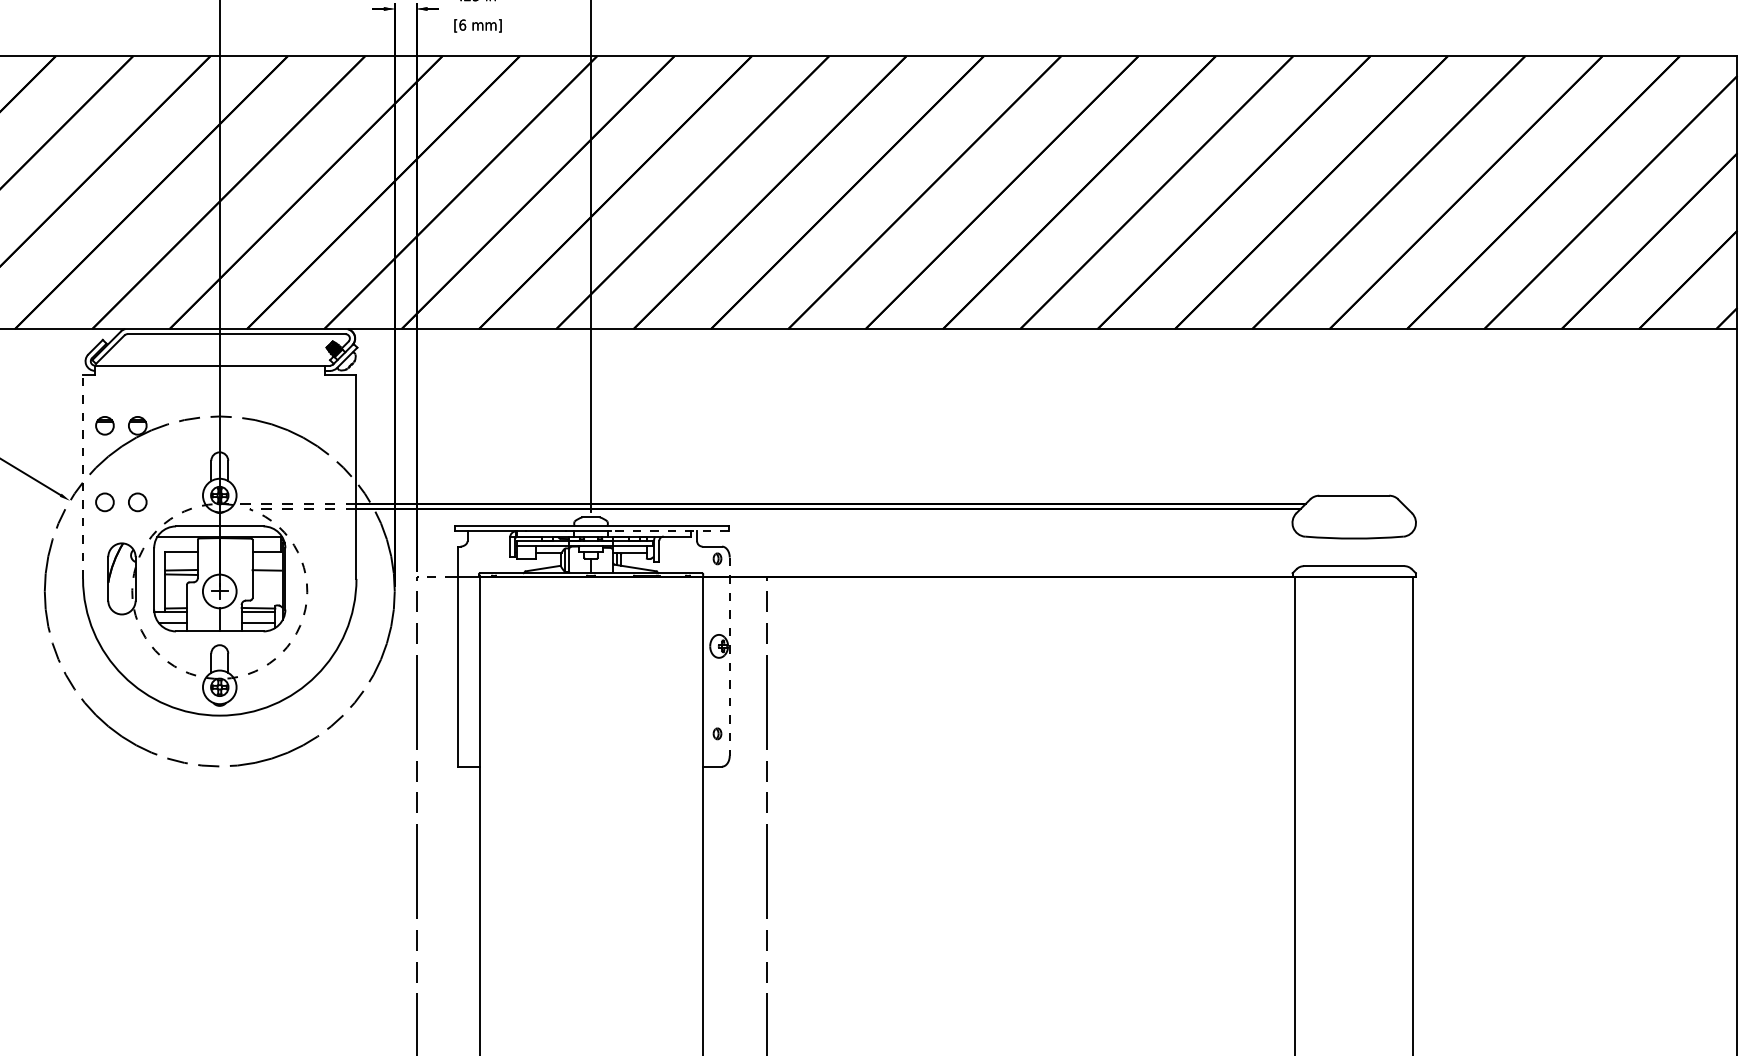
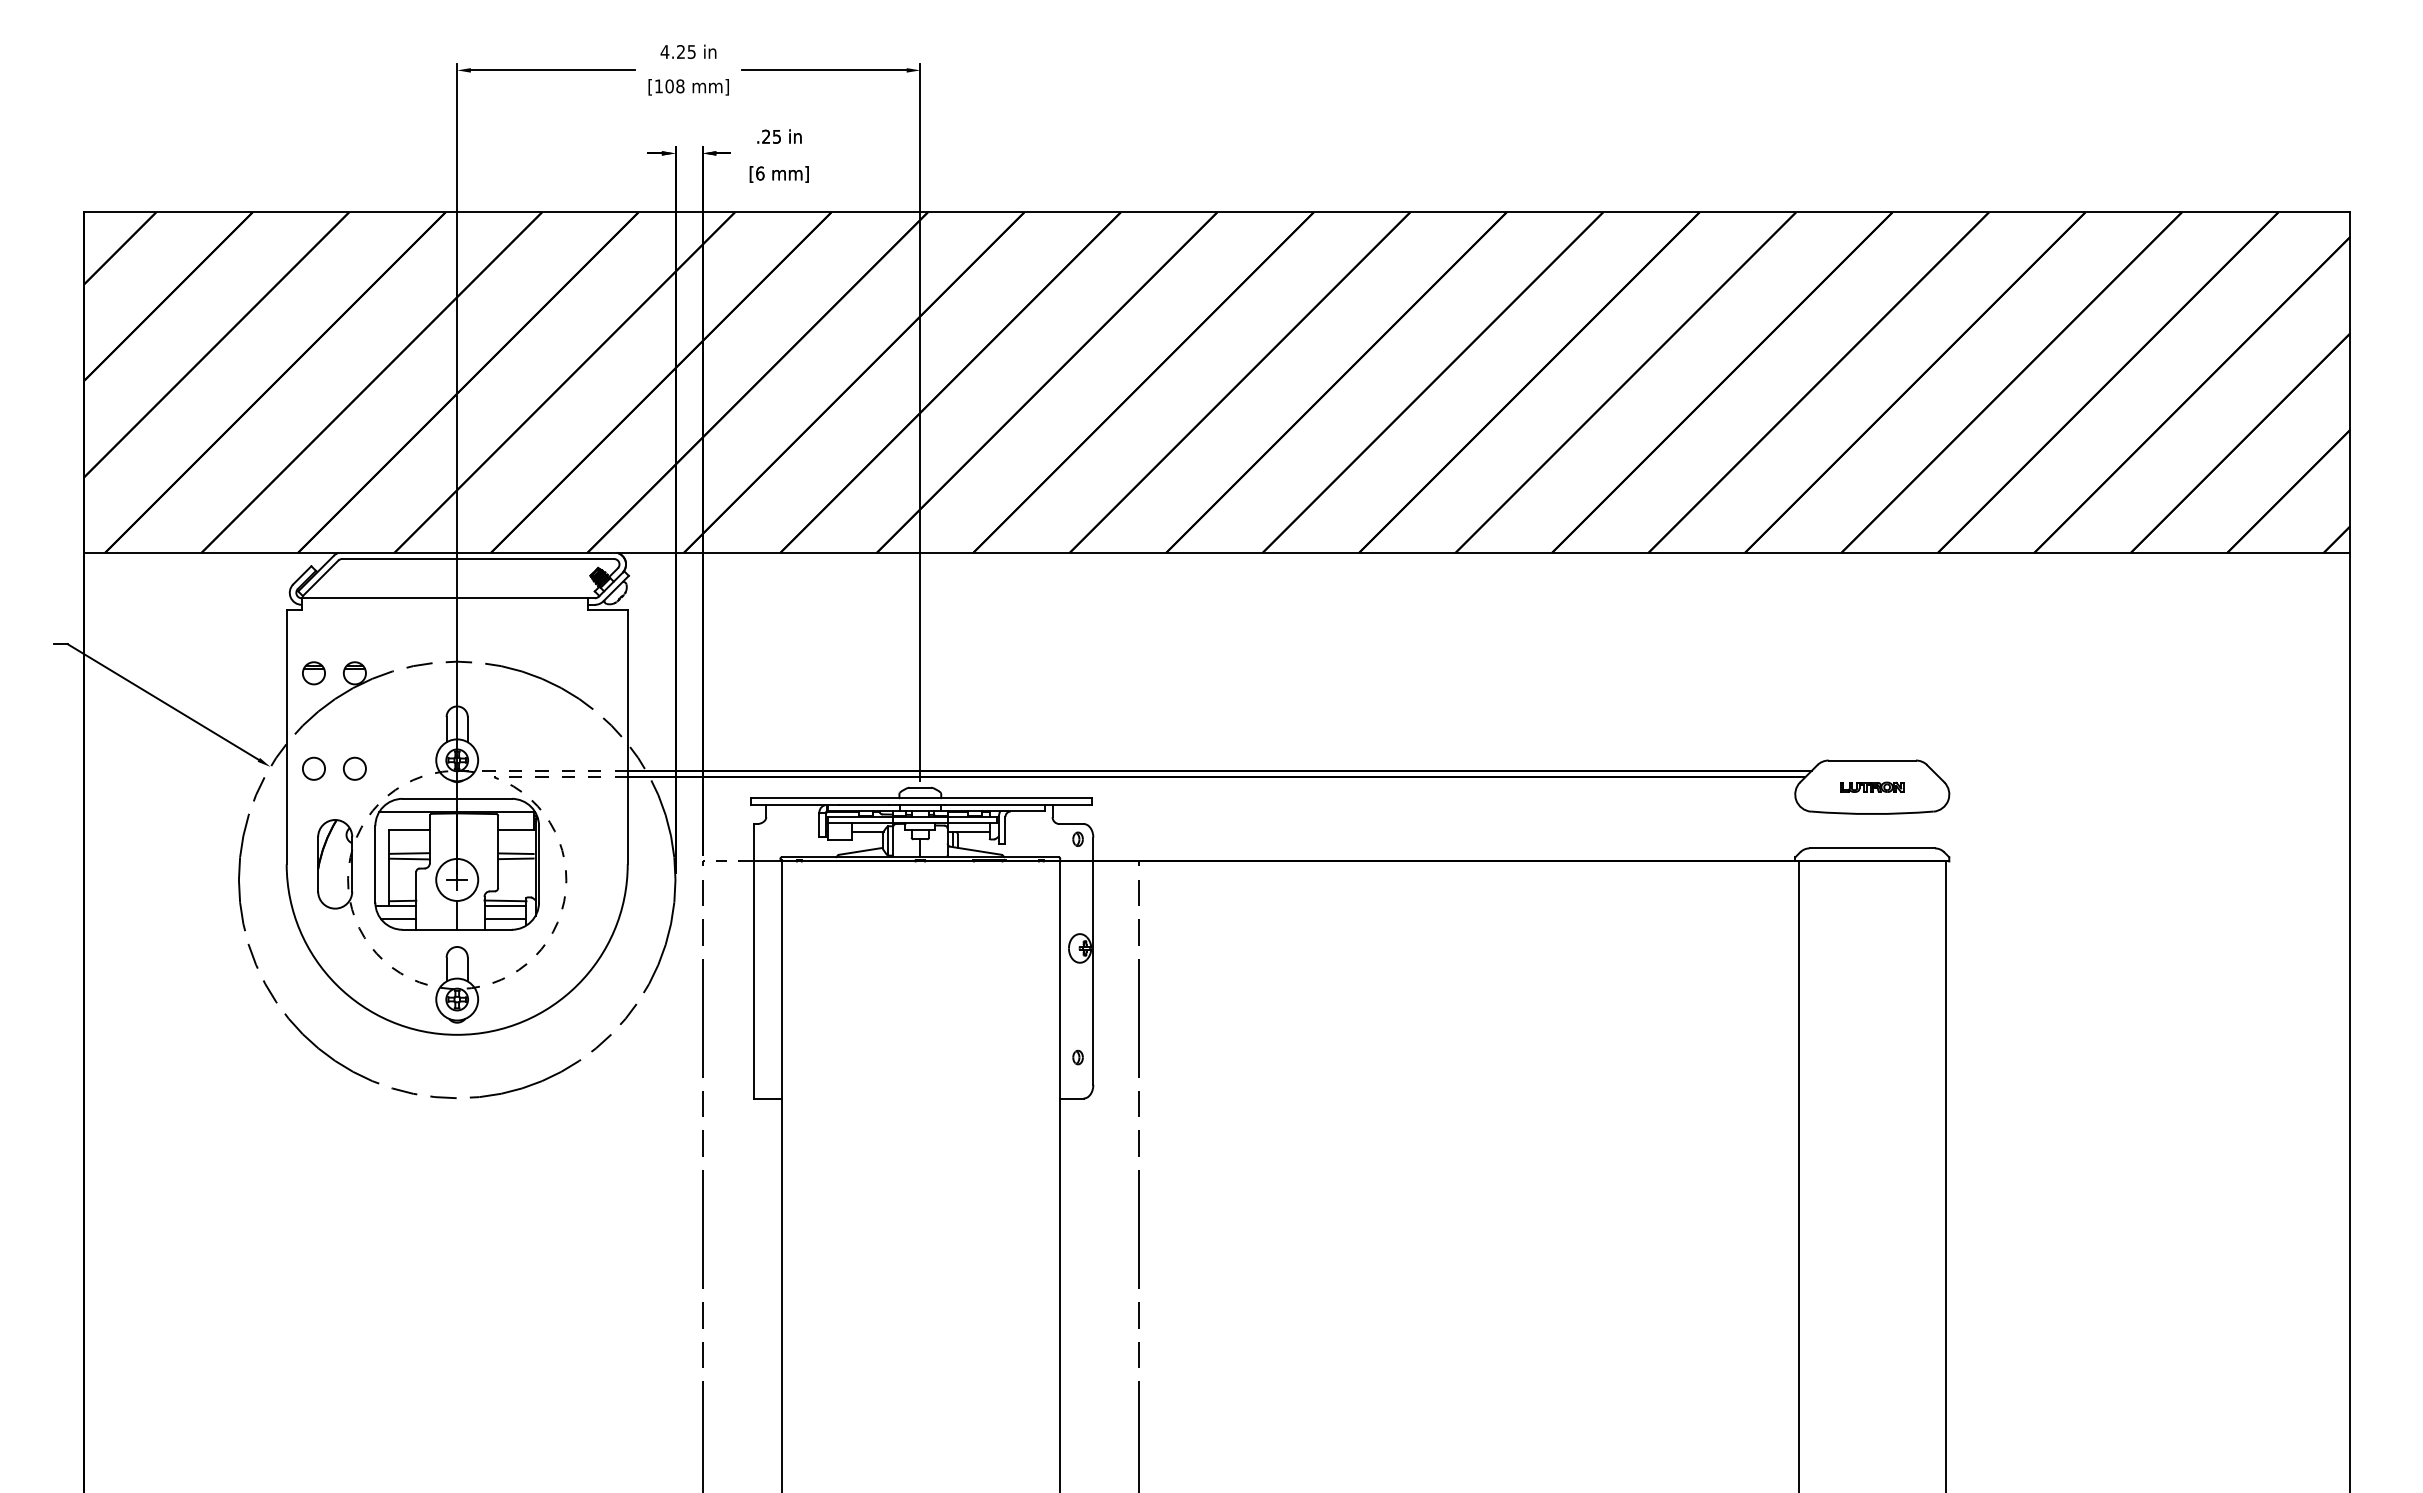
line: (82, 476) -> (286, 736), dashed -> solid
part: (1354, 516) -> (1872, 786), added
line: (669, 530) -> (1018, 804), dashed -> solid
line: (266, 574) -> (515, 858), added
line: (729, 656) -> (1093, 961), dashed -> solid

